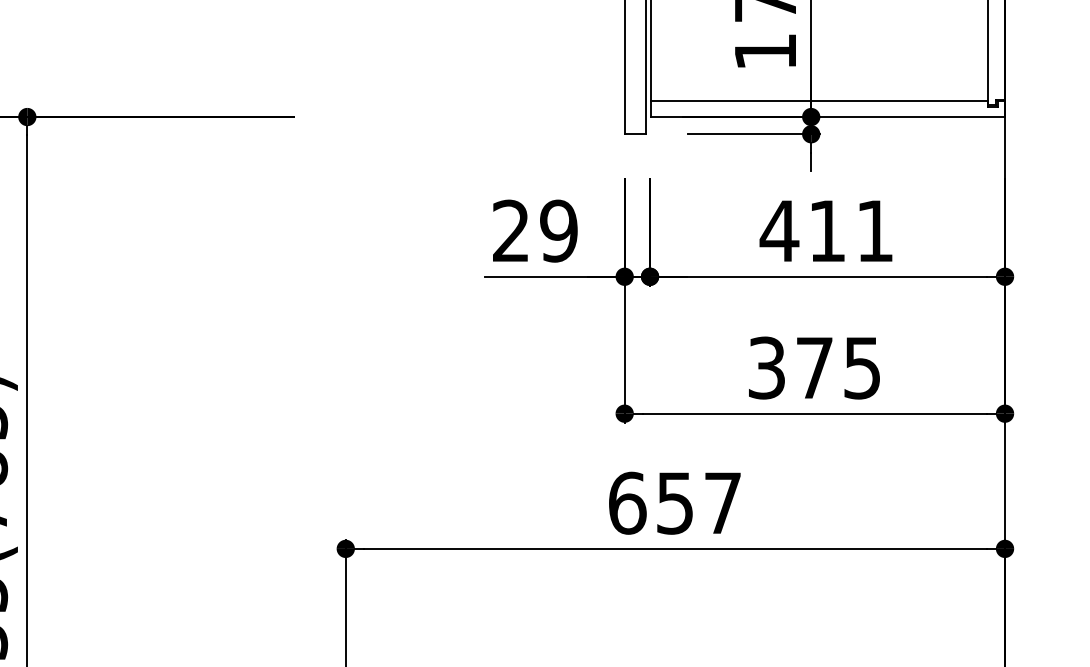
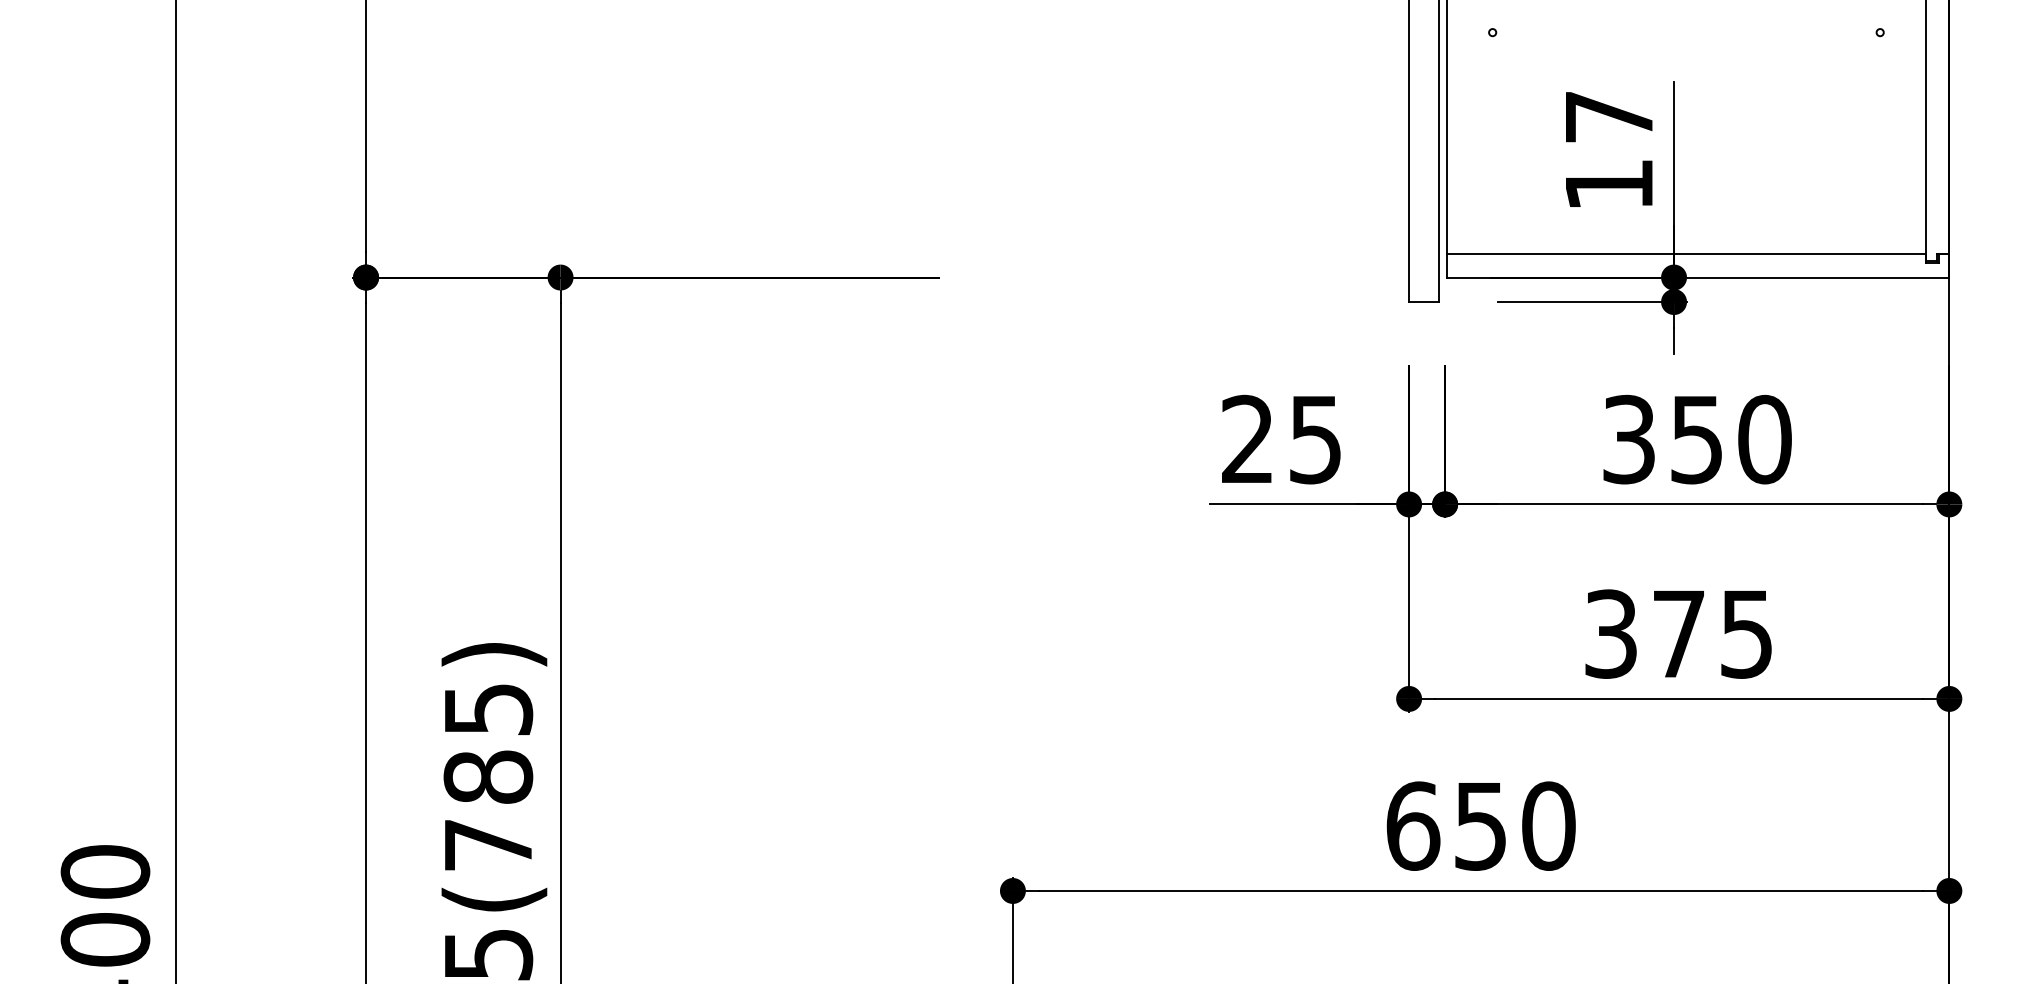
text: (558, 231) -> (1315, 439), 29 -> 25
text: (826, 231) -> (1695, 439), 411 -> 350
text: (722, 502) -> (1548, 825), 657 -> 650

